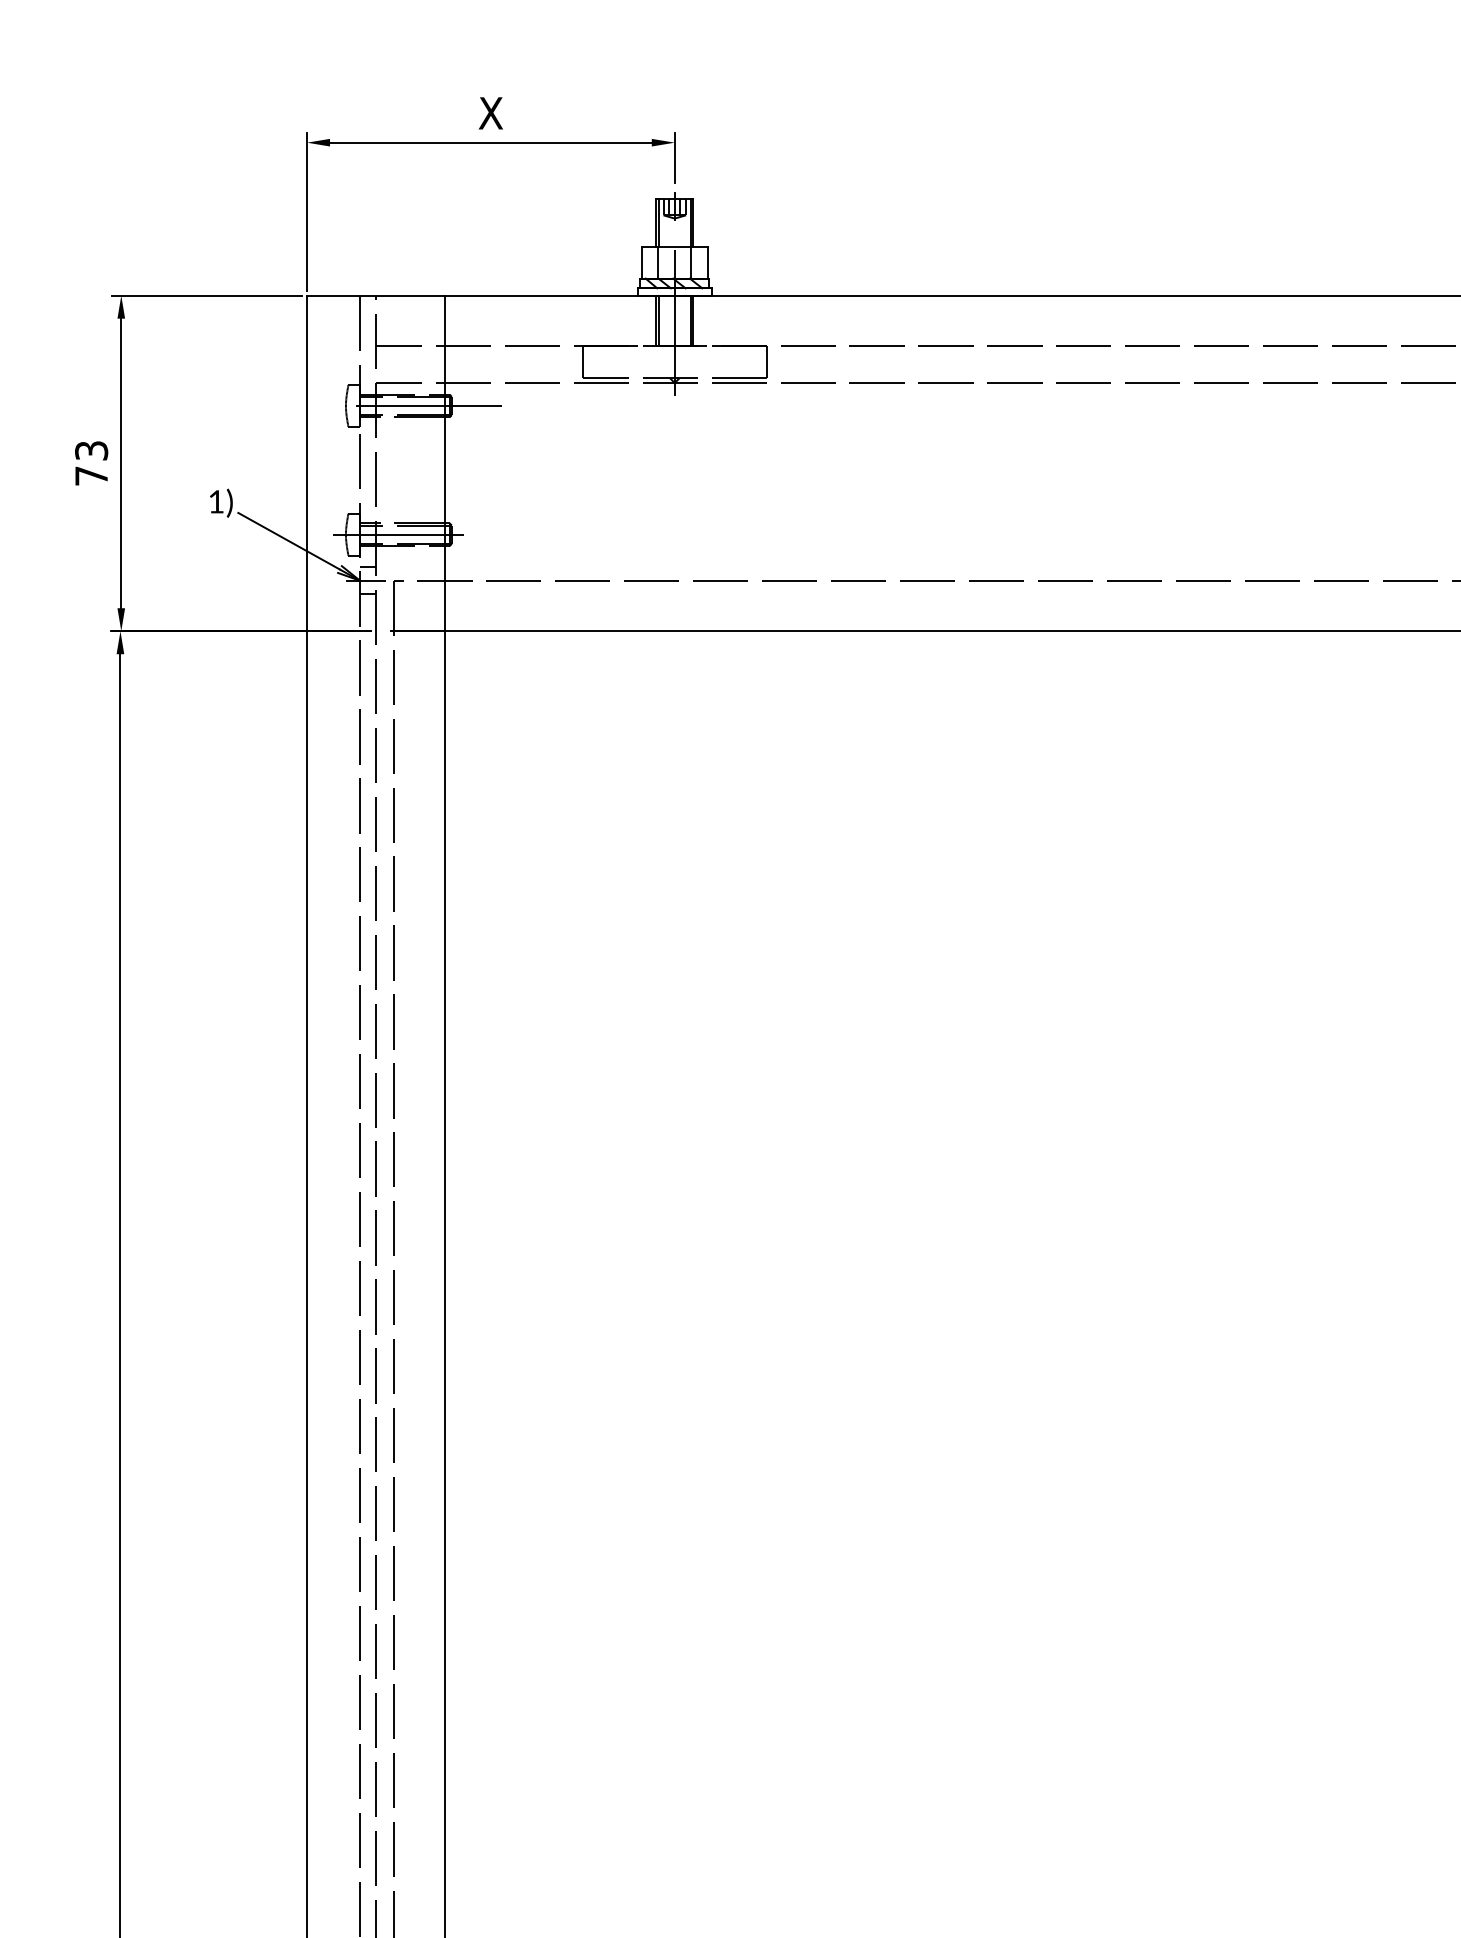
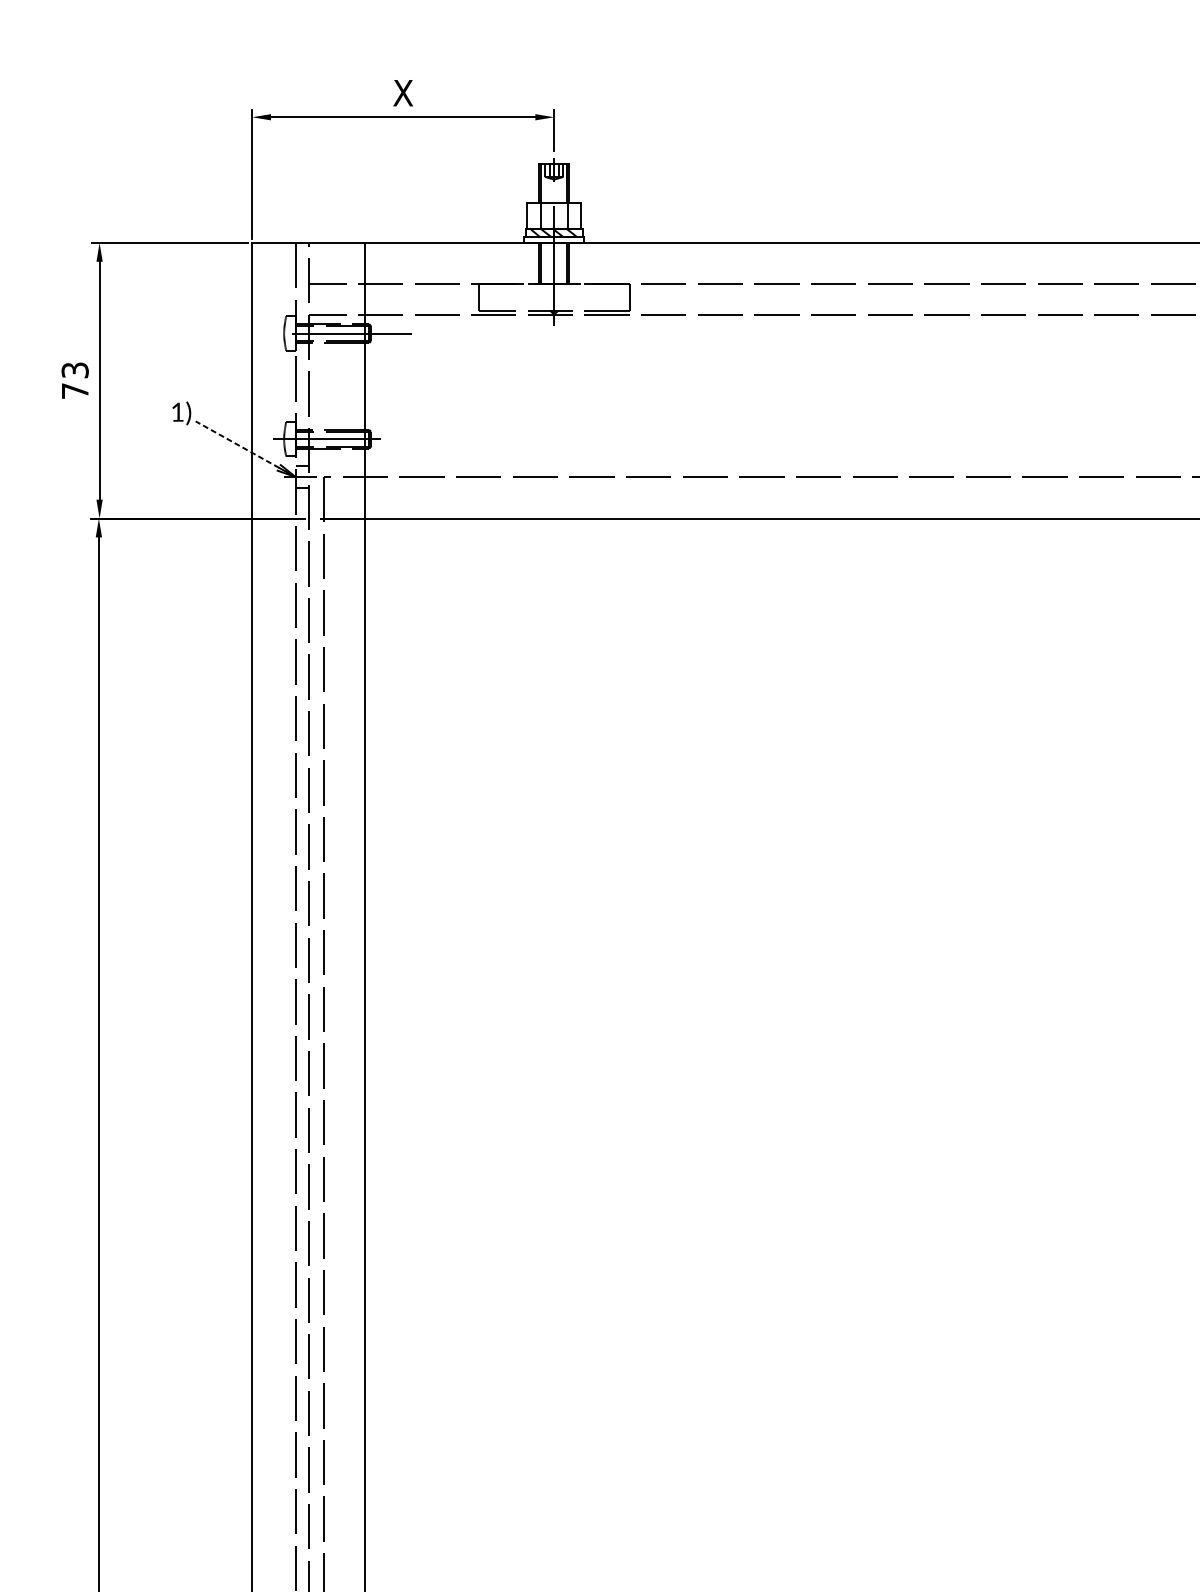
line: (288, 541) -> (236, 444), solid -> dashed

